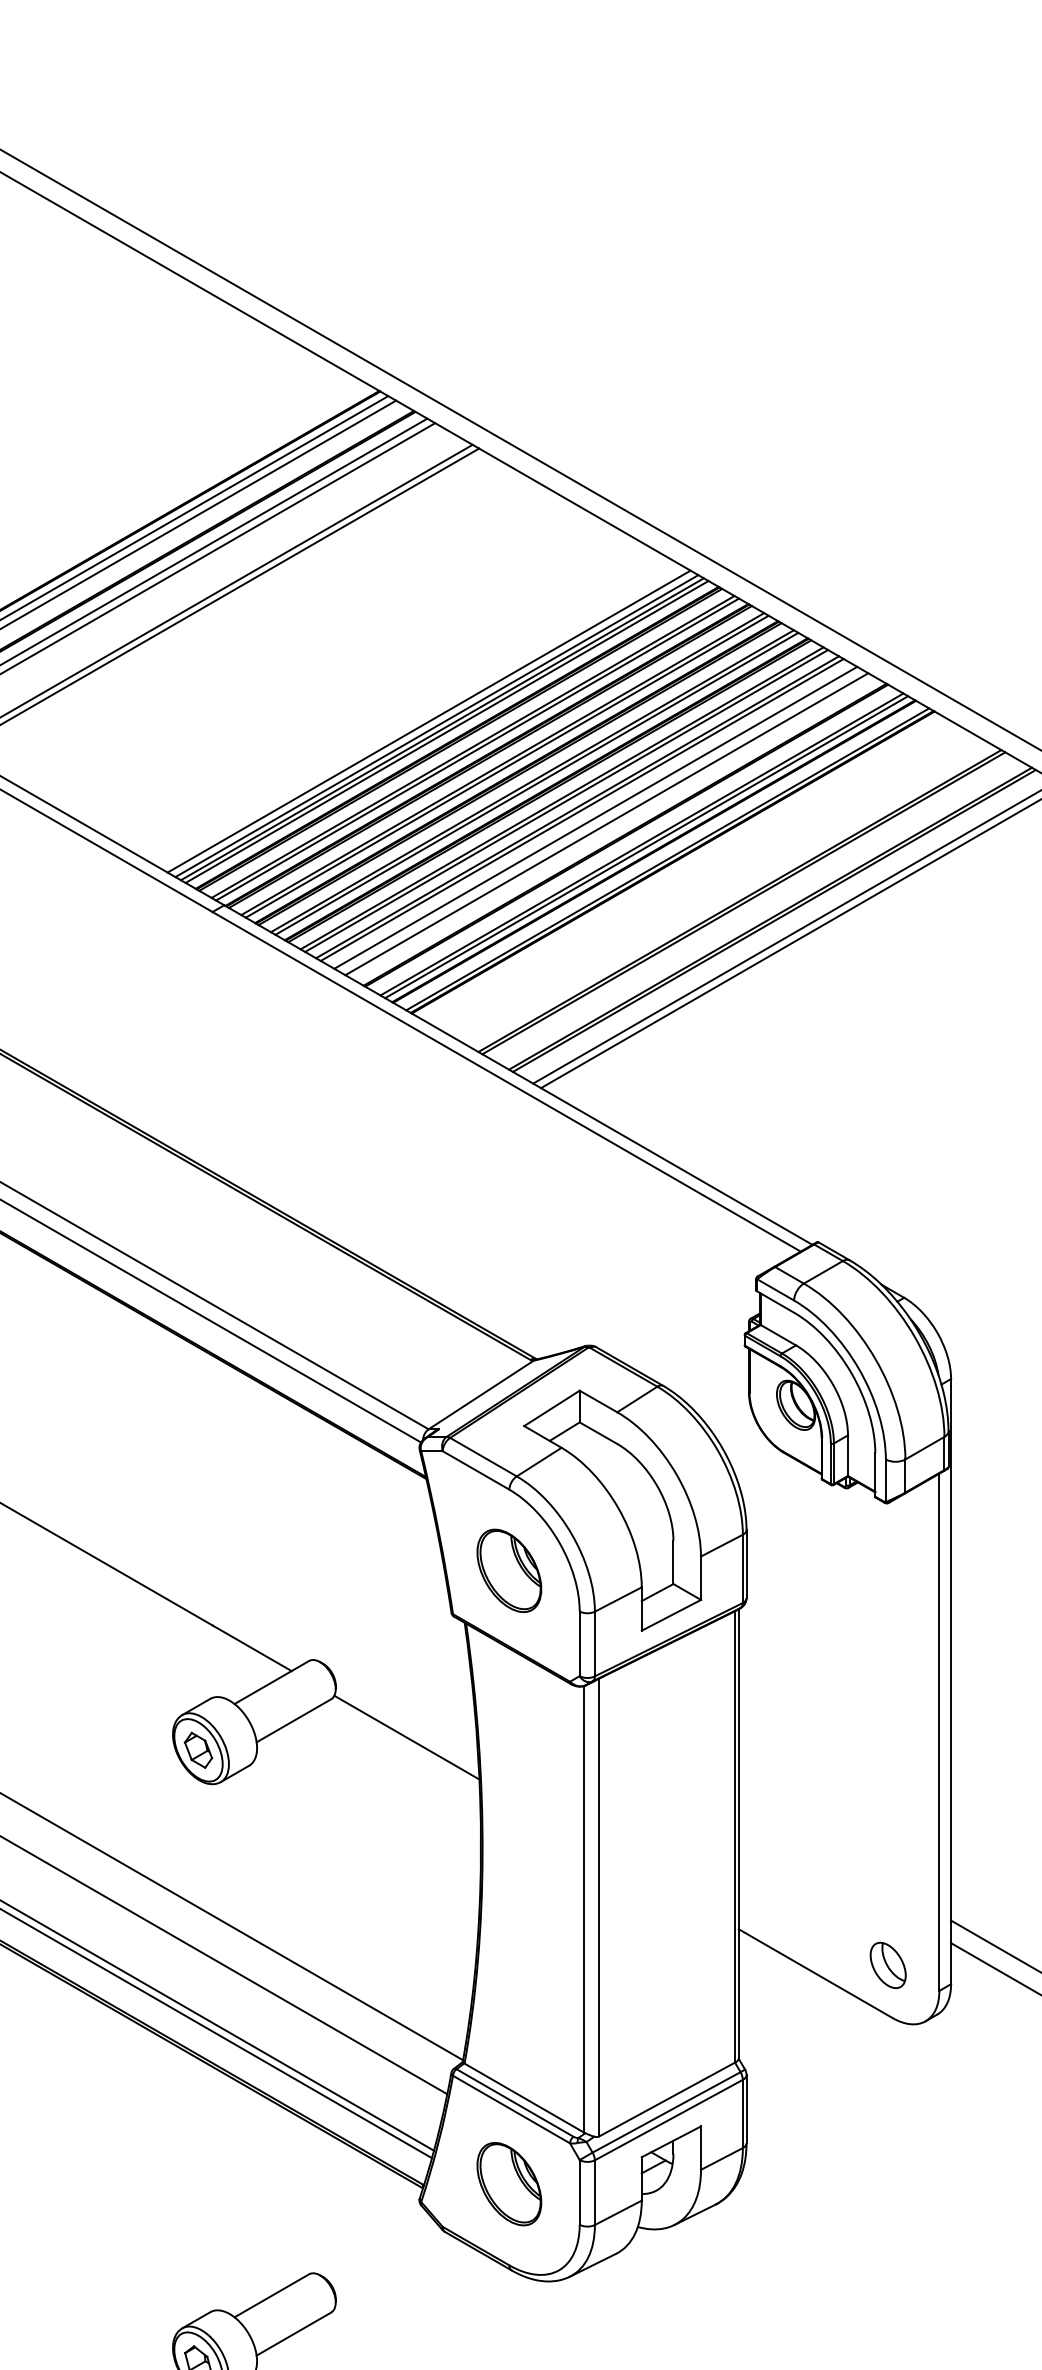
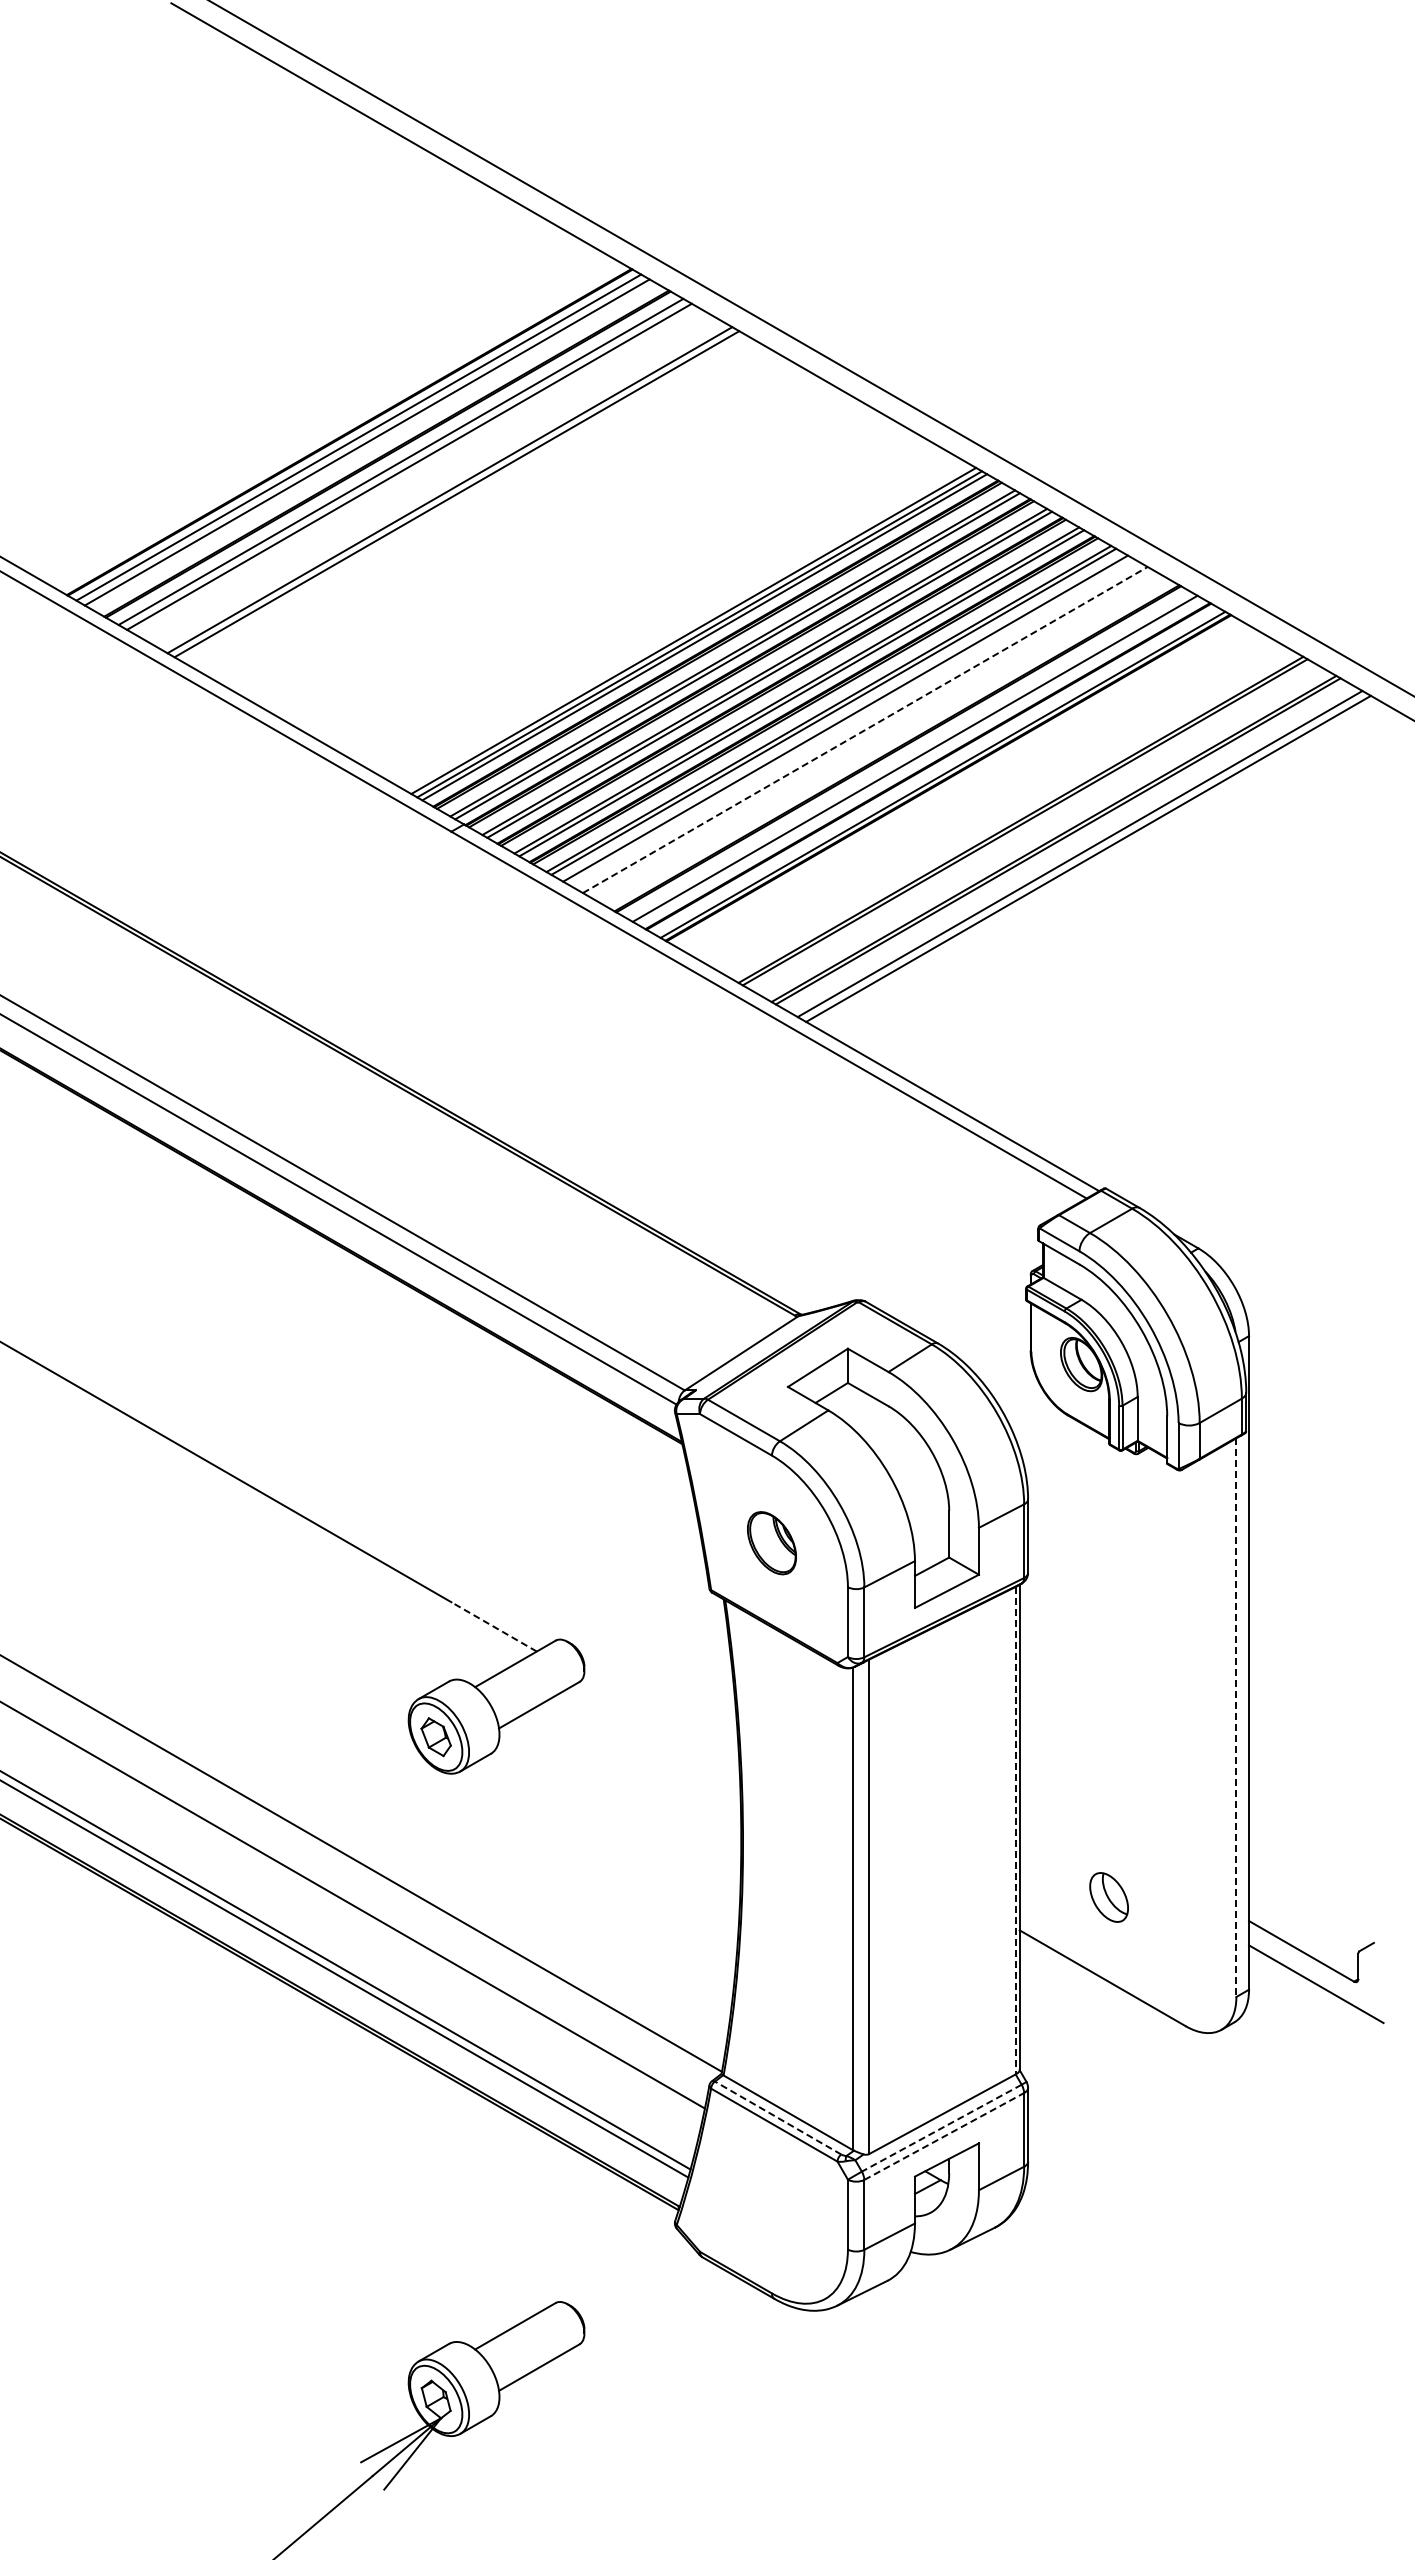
line: (428, 721) -> (684, 626), removed
line: (582, 809) -> (850, 721), removed
line: (595, 817) -> (865, 729), solid -> dashed
line: (606, 823) -> (876, 736), removed
line: (645, 846) -> (919, 761), removed
part: (508, 1570) -> (771, 1542), size x0.7
line: (251, 1647) -> (493, 1626), solid -> dashed
line: (939, 1733) -> (1236, 1718), solid -> dashed
line: (406, 1737) -> (660, 1723), removed
line: (734, 1836) -> (1015, 1830), solid -> dashed
part: (887, 1965) -> (1108, 1897), moved
line: (515, 2103) -> (778, 2118), solid -> dashed
line: (666, 2112) -> (941, 2128), solid -> dashed
line: (669, 2120) -> (944, 2136), solid -> dashed
part: (508, 2183) -> (771, 2205), removed

